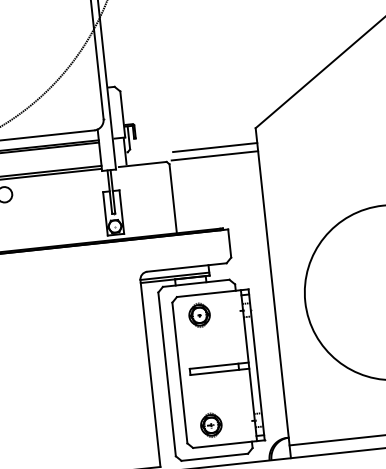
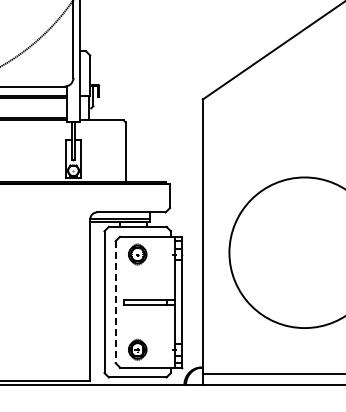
line: (214, 147) -> (165, 112), removed
line: (215, 155) -> (165, 119), removed
line: (179, 373) -> (115, 302), solid -> dashed

